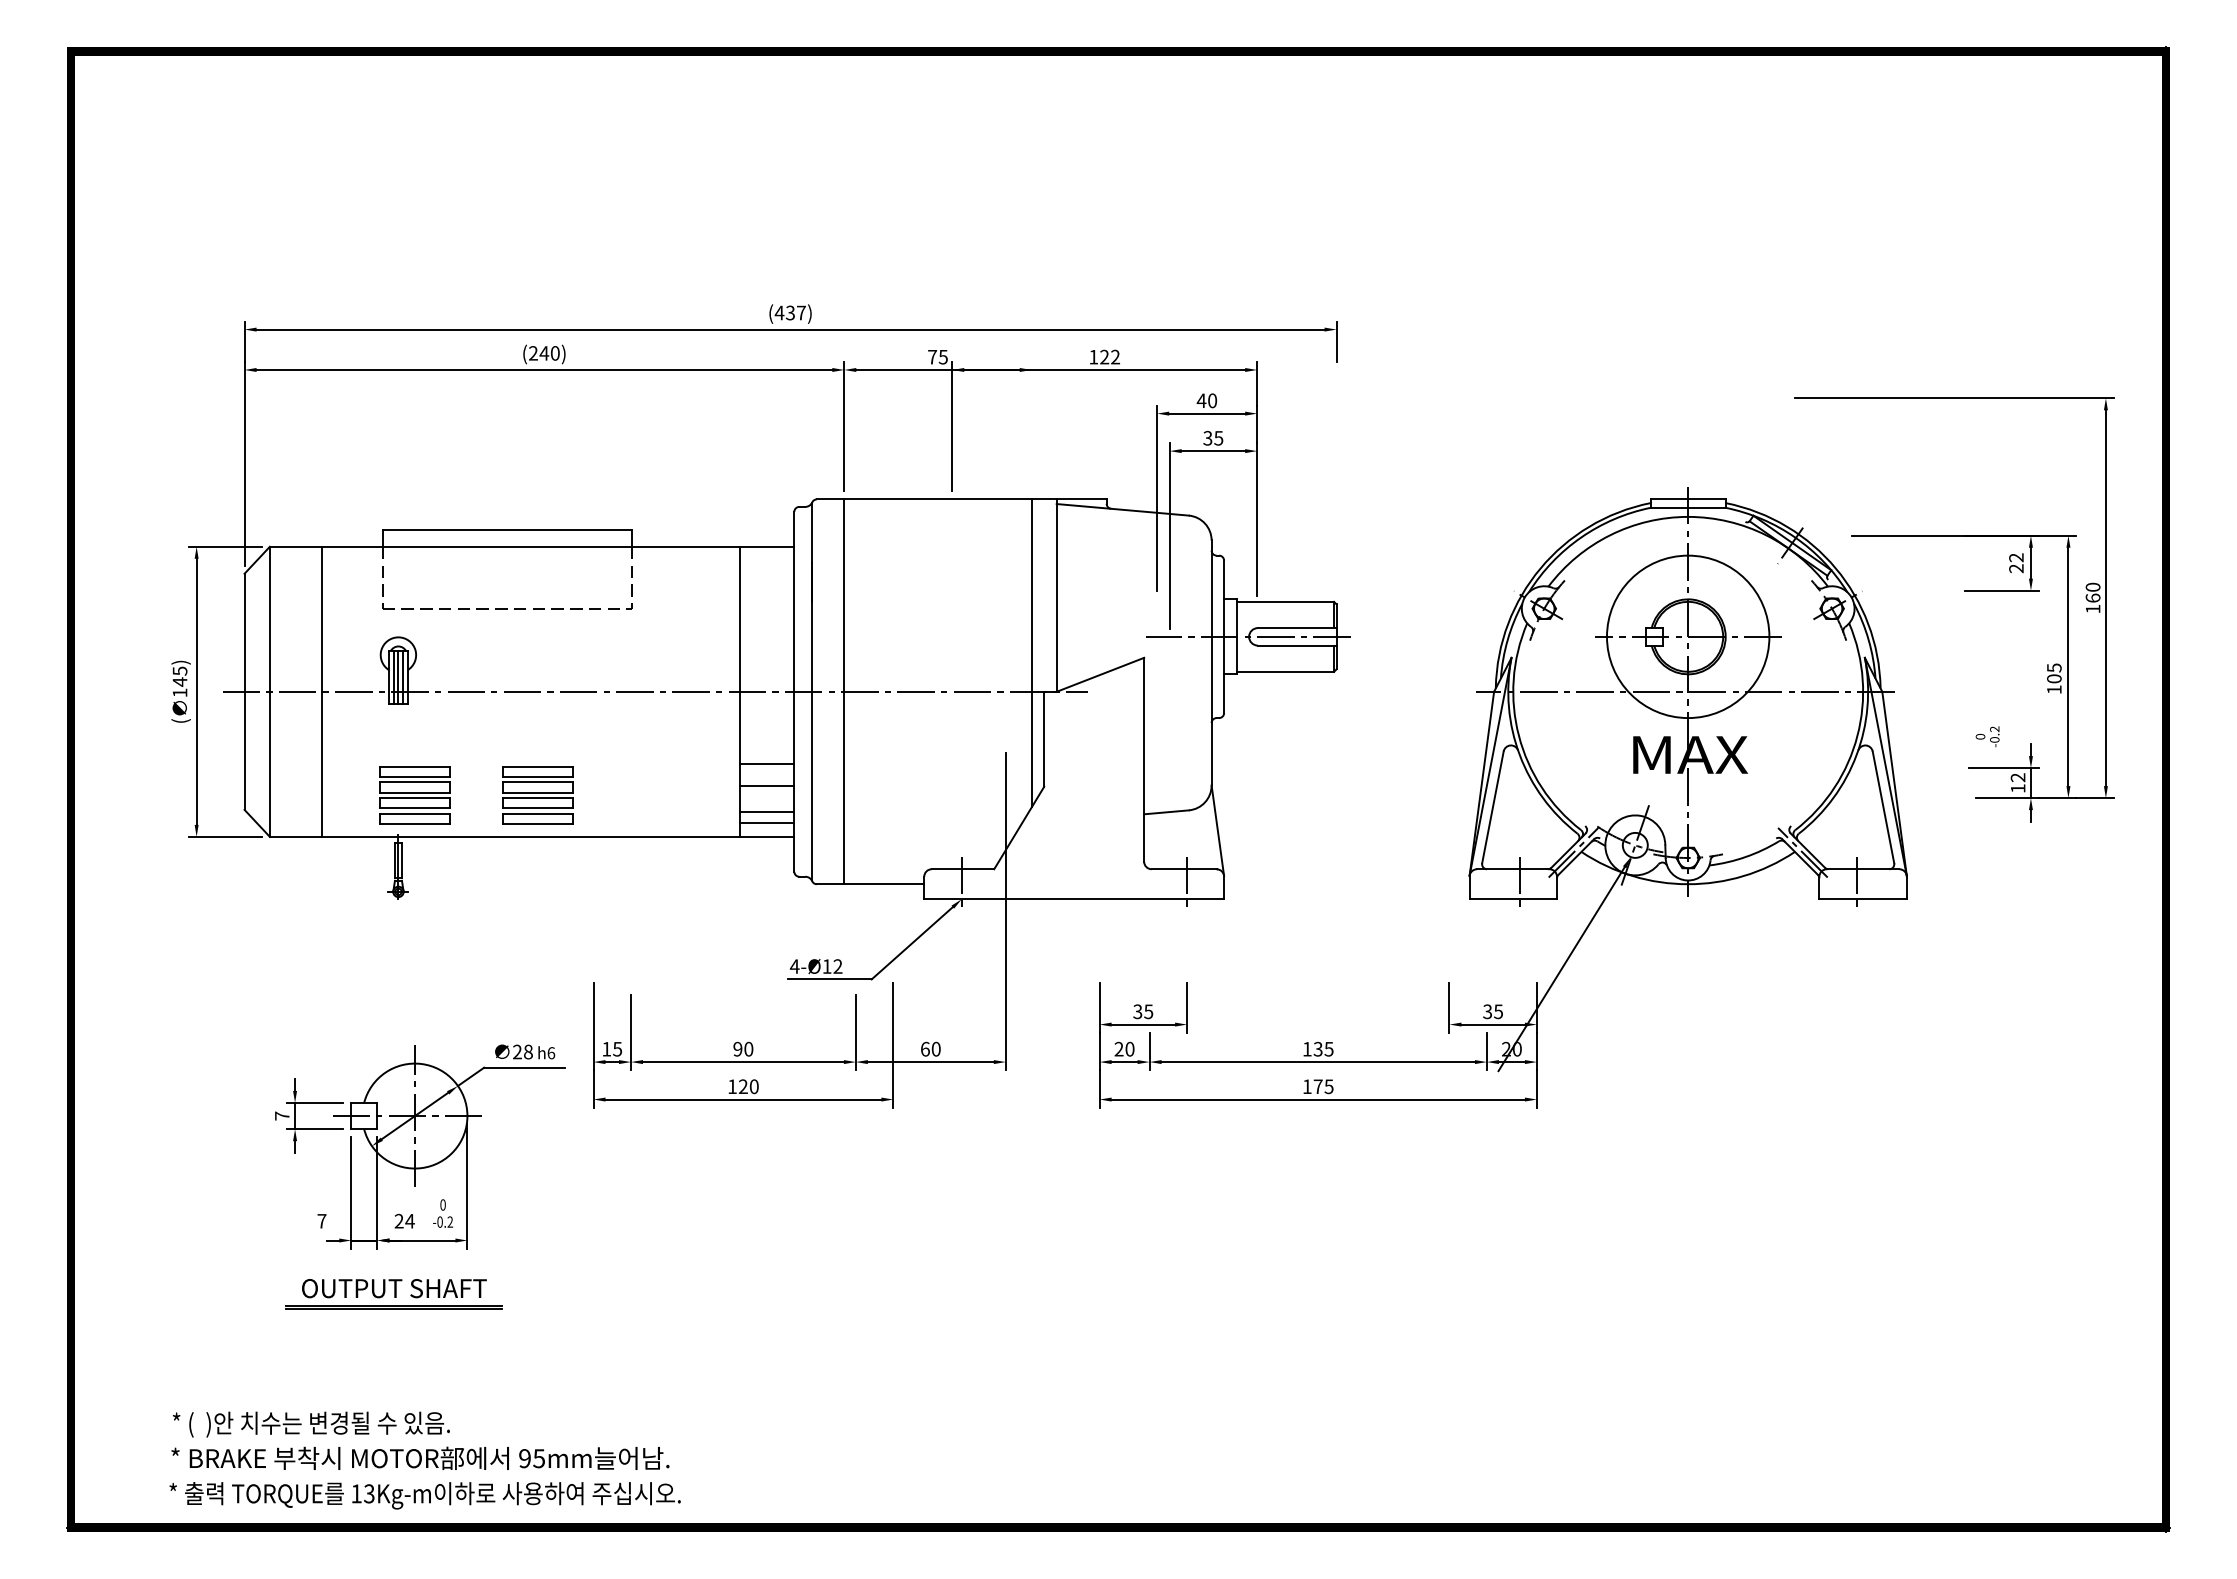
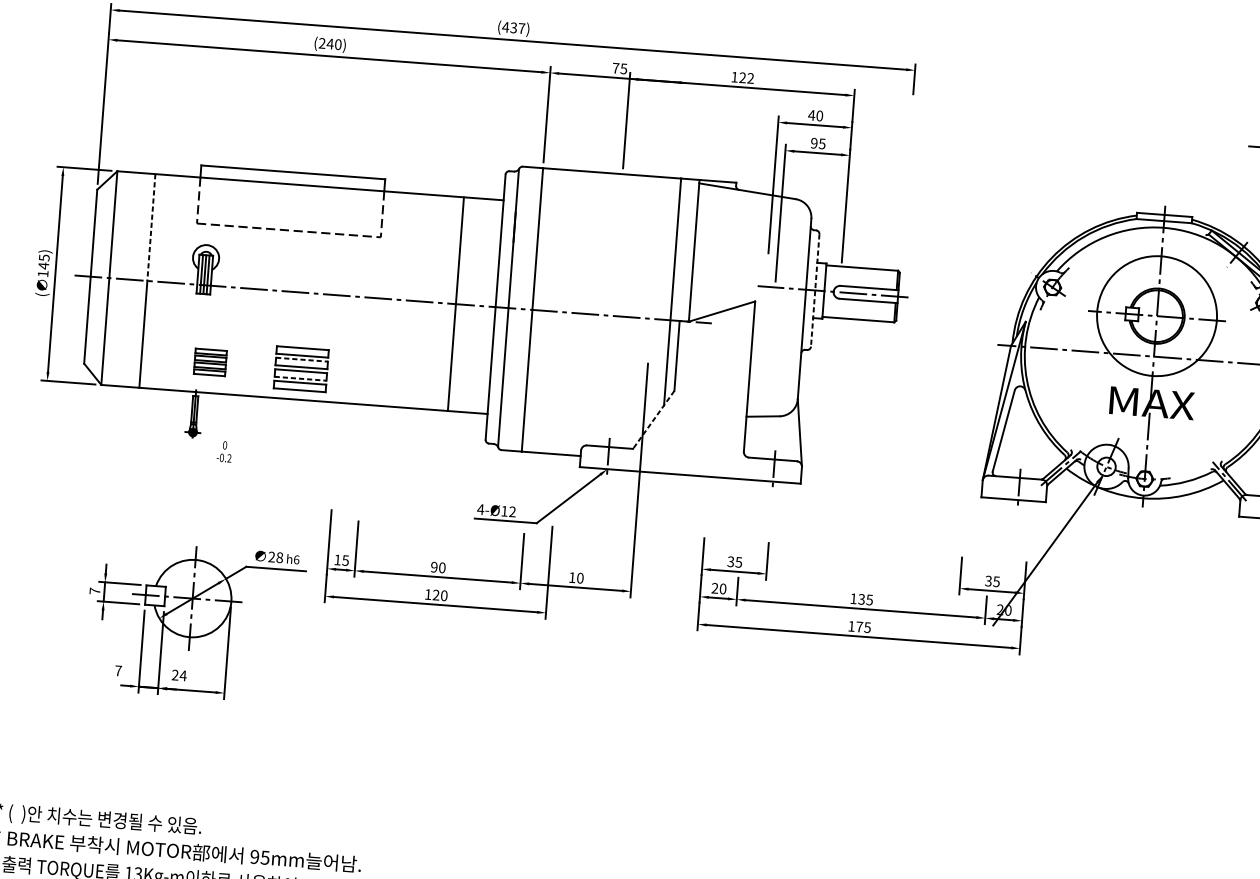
text: (1207, 438) -> (813, 143), 35 -> 95
line: (321, 619) -> (151, 227), solid -> dashed
line: (1224, 637) -> (815, 290), solid -> dashed
line: (767, 764) -> (471, 359), removed
line: (538, 782) -> (302, 359), solid -> dashed
line: (767, 785) -> (470, 374), removed
part: (414, 795) -> (210, 362), size x0.6
line: (538, 808) -> (300, 378), solid -> dashed
line: (767, 811) -> (469, 393), removed
line: (767, 822) -> (468, 401), removed
line: (1018, 828) -> (653, 420), solid -> dashed
text: (925, 1048) -> (572, 577), 60 -> 10
text: (442, 1213) -> (224, 451), moved
part: (393, 1294) -> (167, 728), removed

